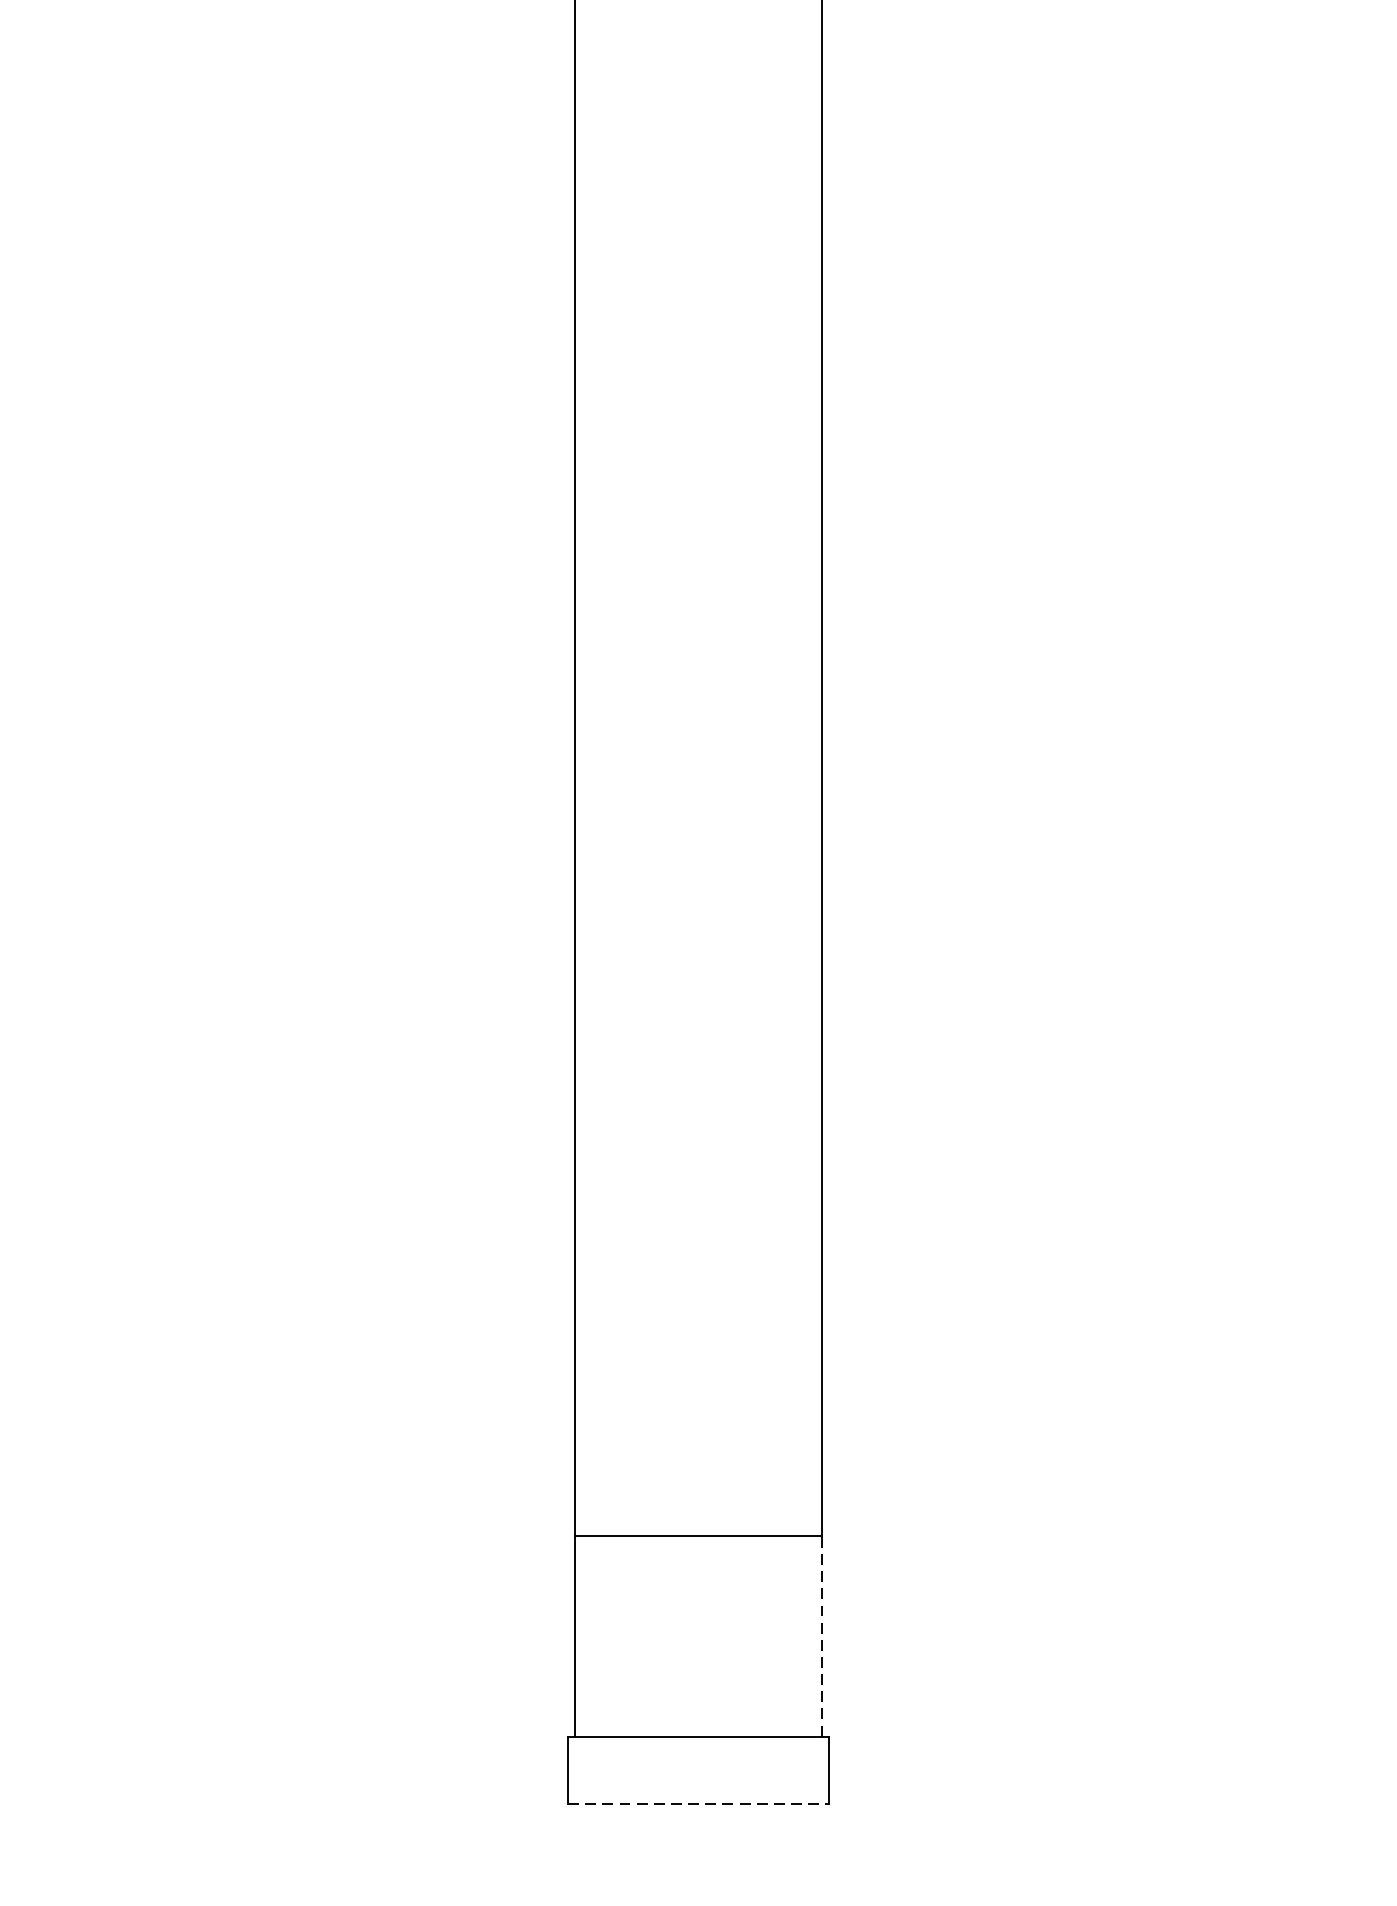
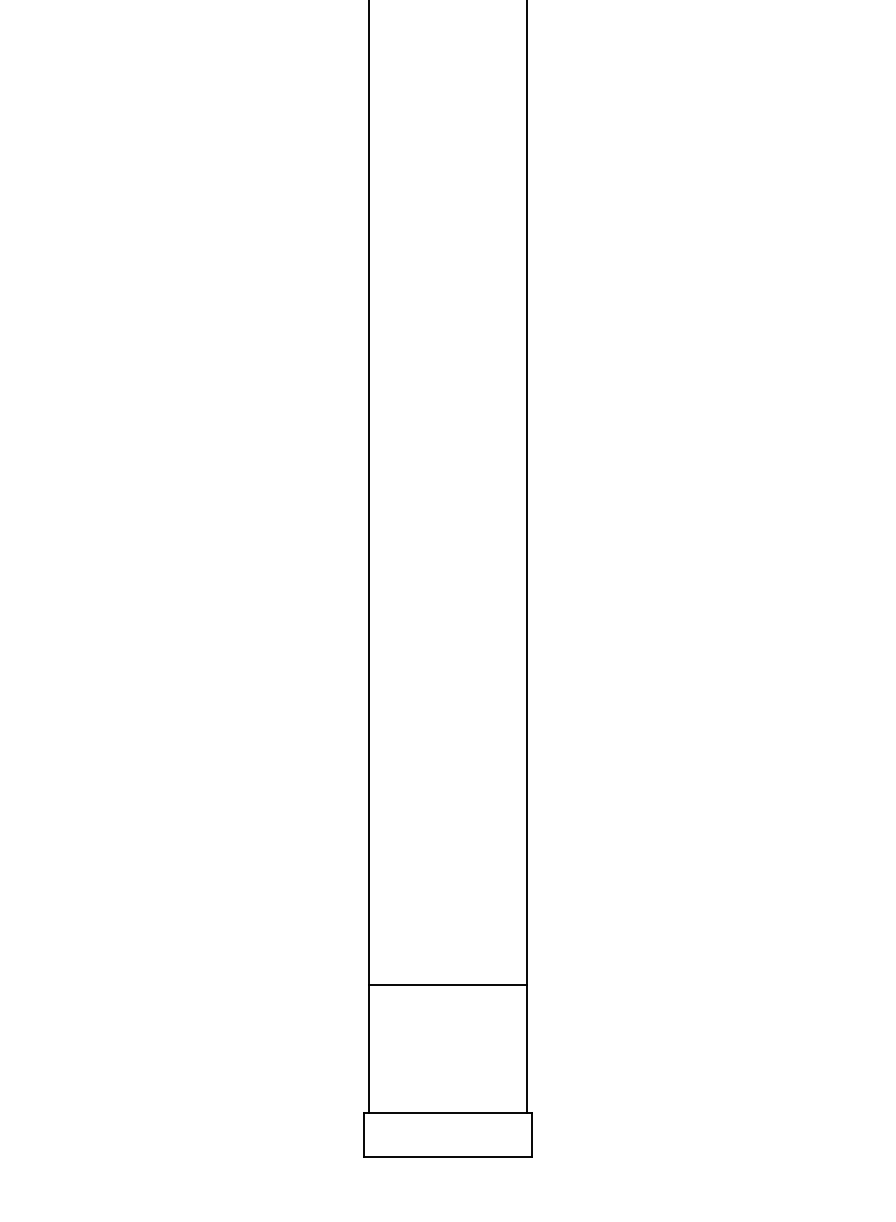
line: (822, 1635) -> (527, 1048), dashed -> solid
line: (697, 1803) -> (447, 1156), dashed -> solid

